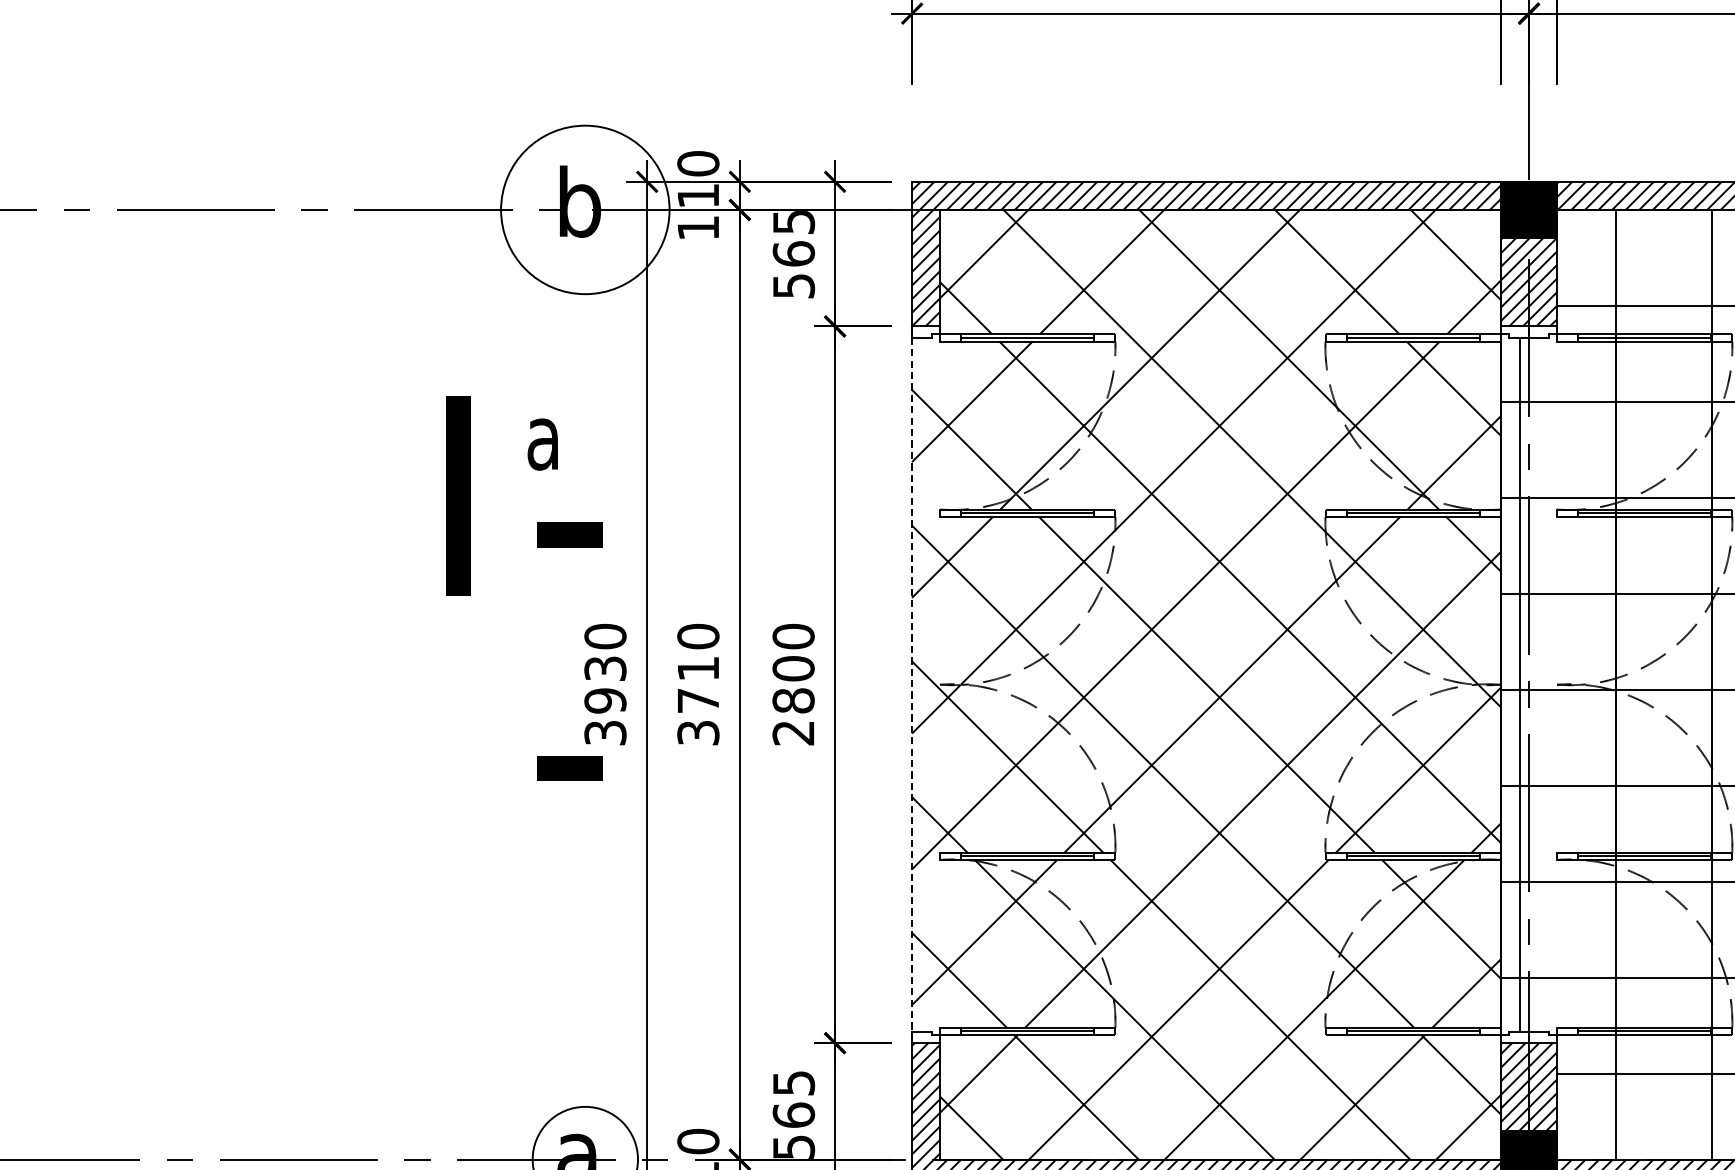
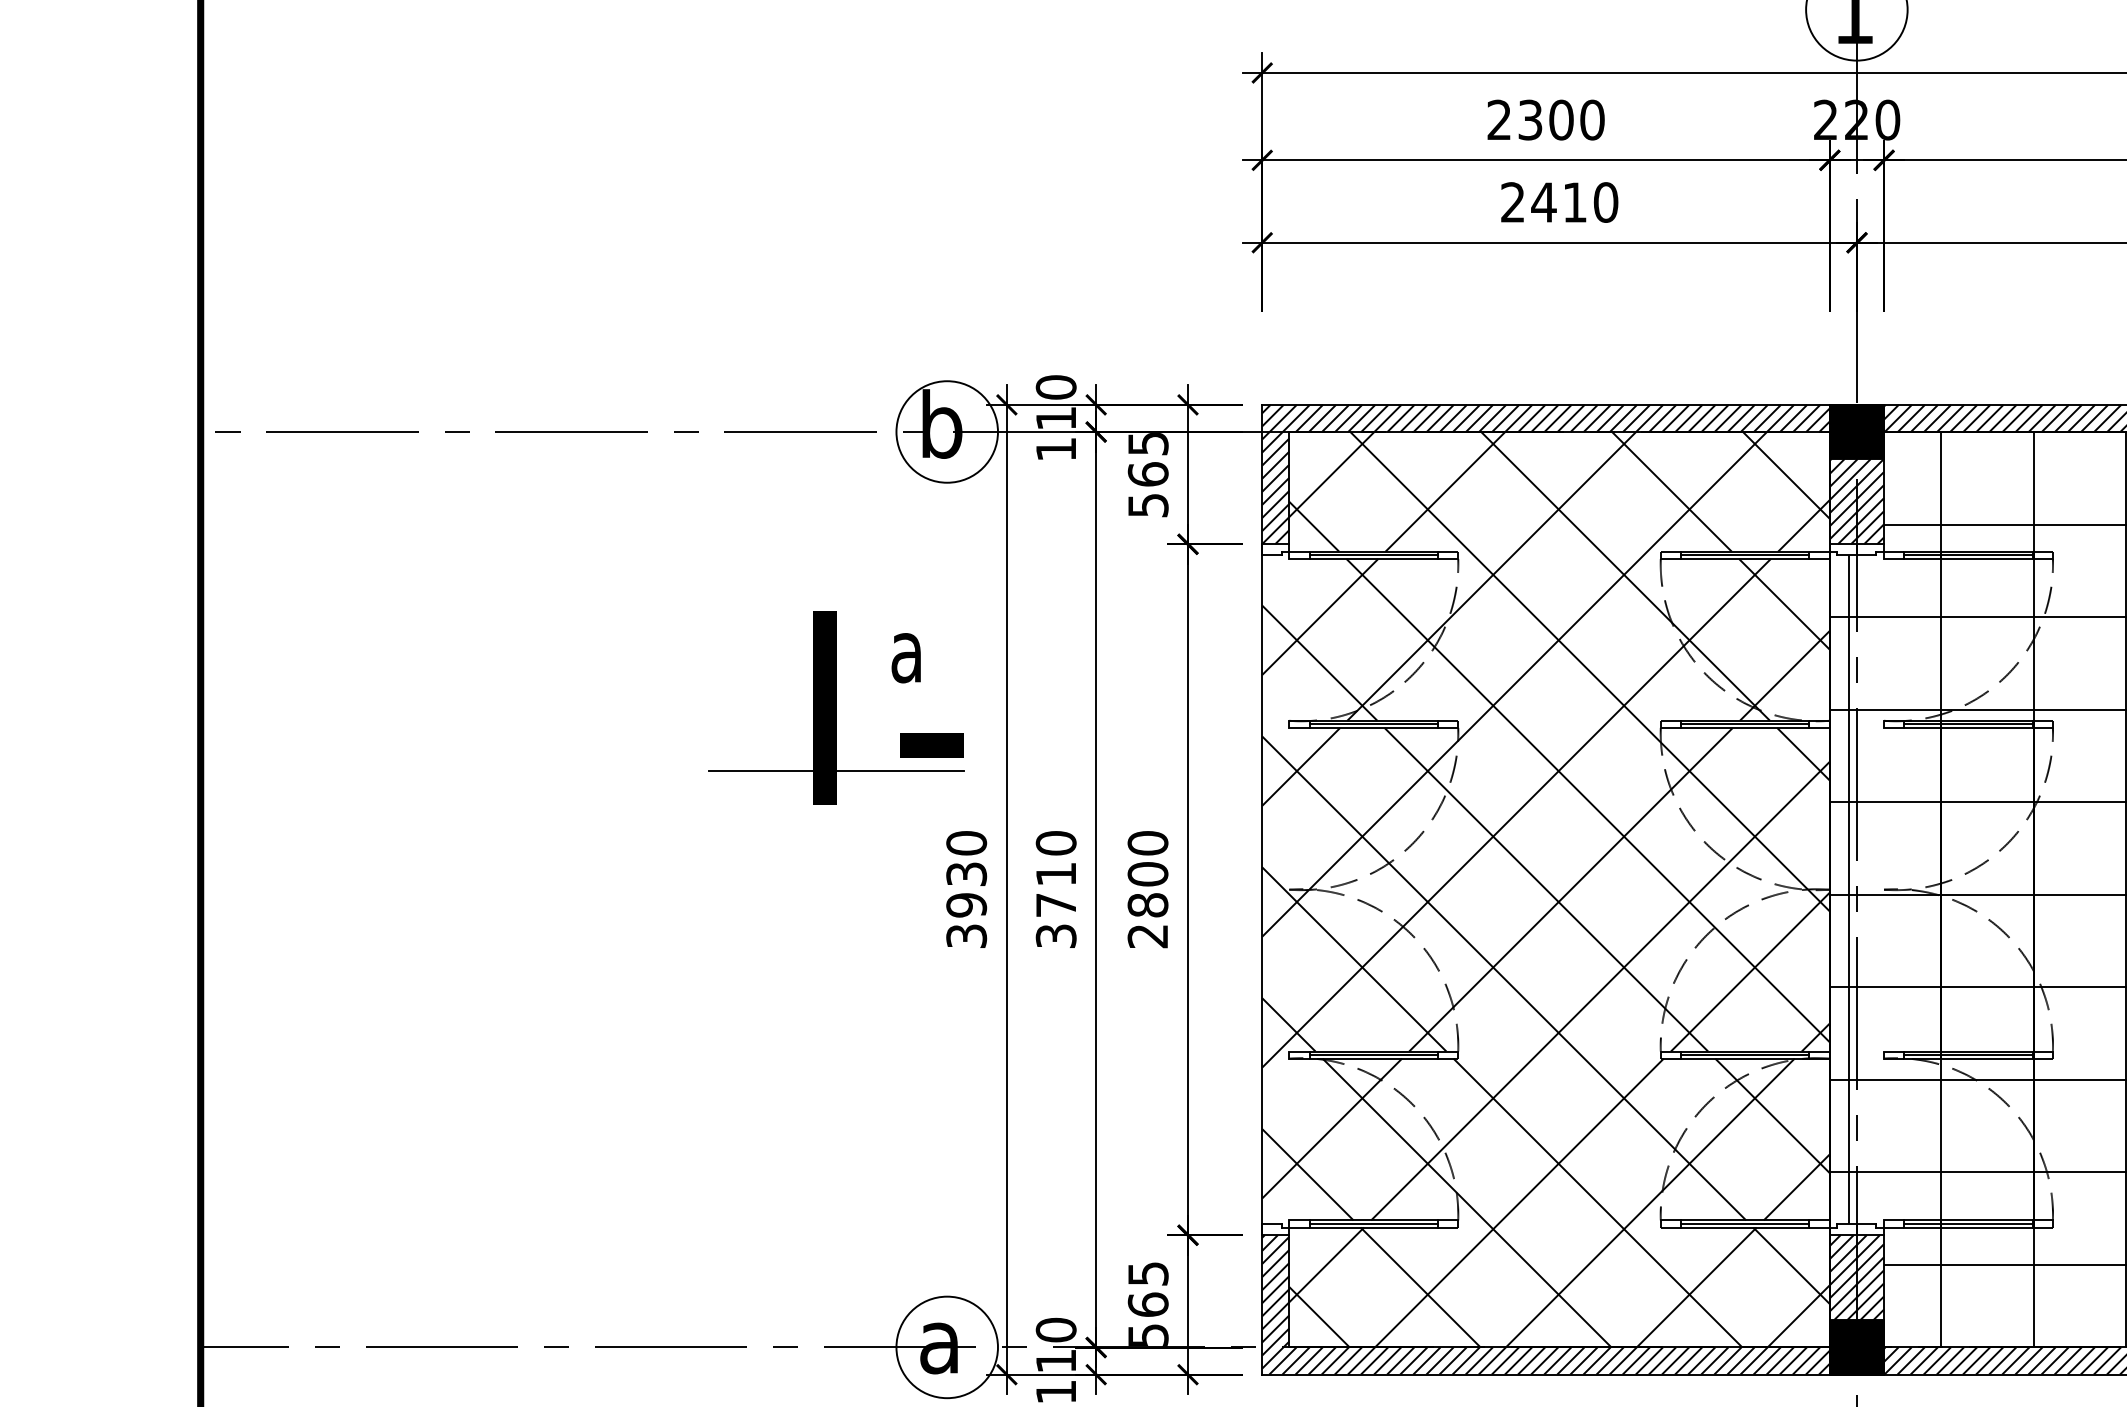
circle: (584, 209) -> (946, 431), size x0.62
line: (470, 561) -> (836, 770), added
line: (912, 685) -> (1262, 890), dashed -> solid
line: (569, 768) -> (931, 970), removed

